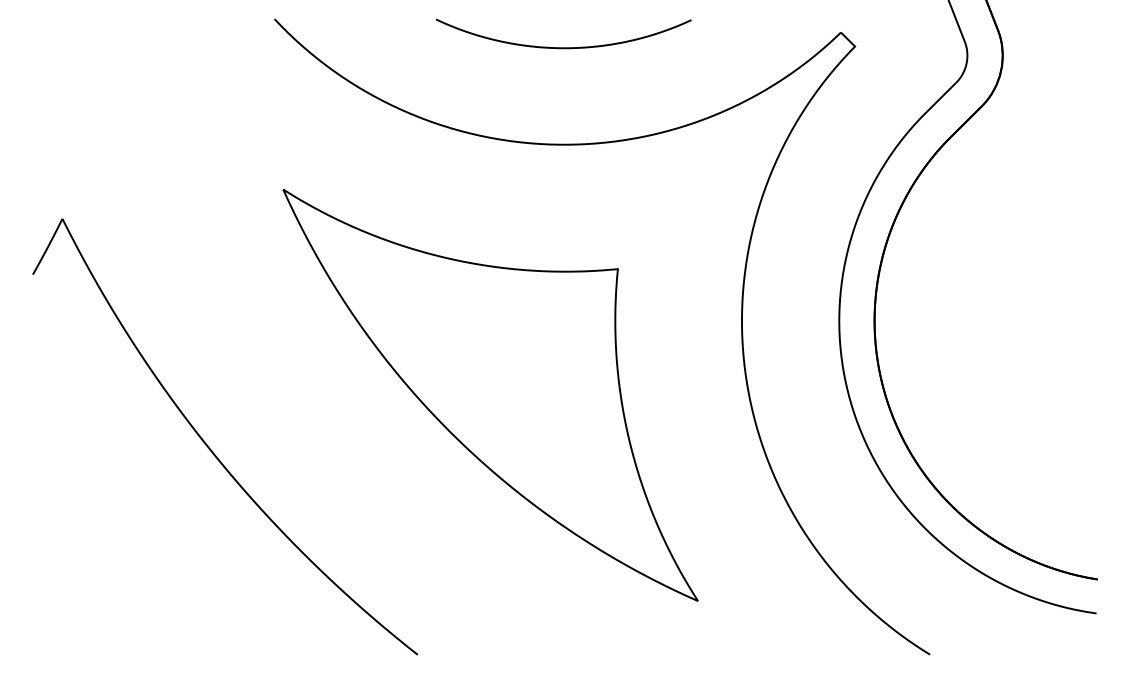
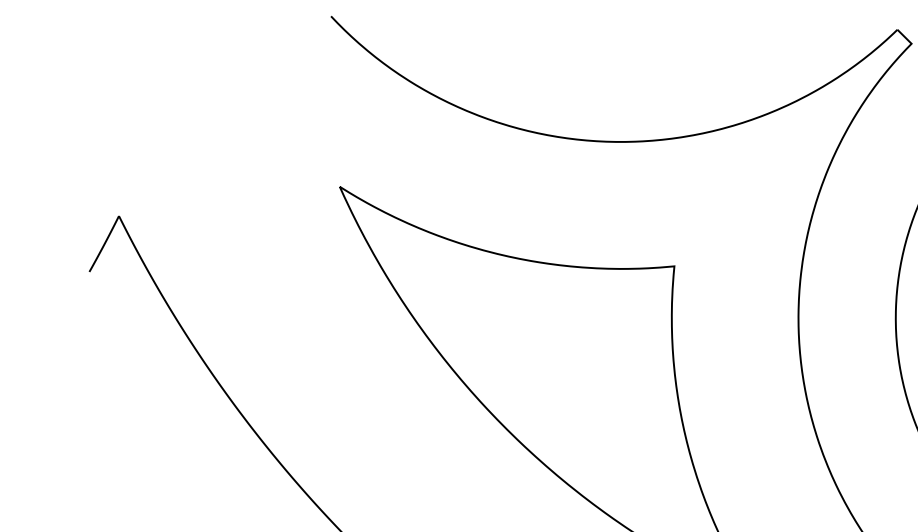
curve: (563, 47) -> (620, 44), removed

